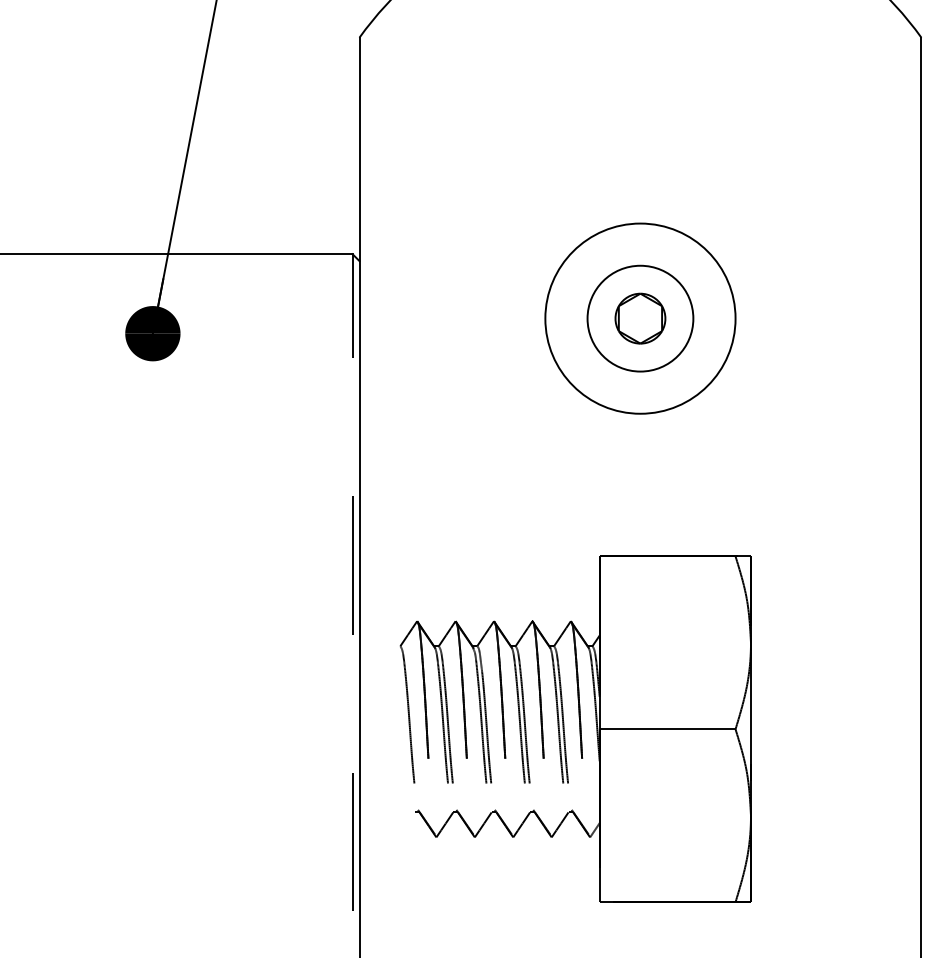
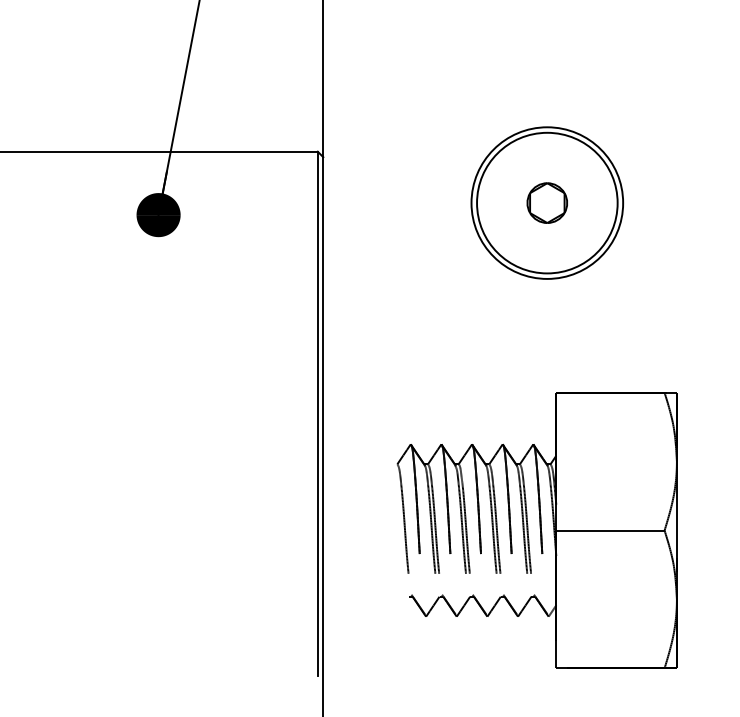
circle: (640, 318) -> (547, 202), size x1.67
line: (352, 582) -> (317, 413), dashed -> solid
part: (575, 728) -> (537, 529), moved

